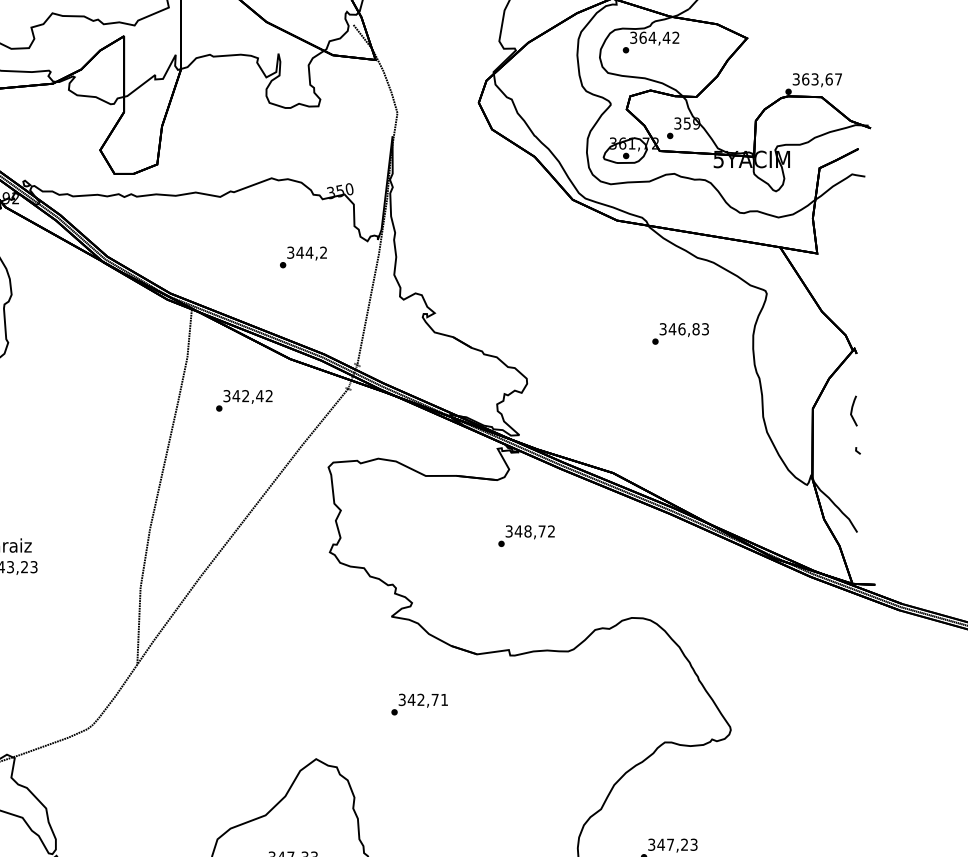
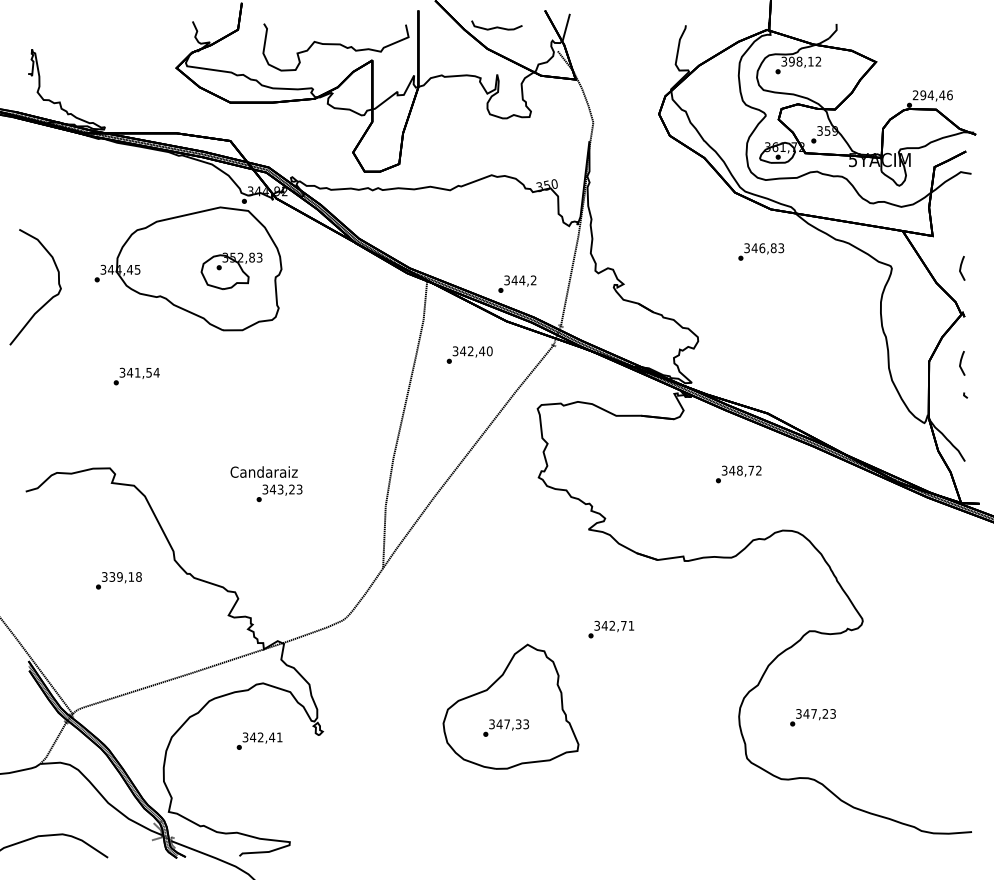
text: (654, 37) -> (801, 61), 364,42 -> 398,12
text: (817, 79) -> (932, 95), 363,67 -> 294,46
text: (303, 256) -> (517, 283), moved
line: (852, 293) -> (961, 268), added
text: (680, 333) -> (761, 251), moved
text: (268, 396) -> (489, 351), 342,42 -> 342,40
text: (526, 536) -> (738, 474), moved
text: (419, 704) -> (611, 629), moved

